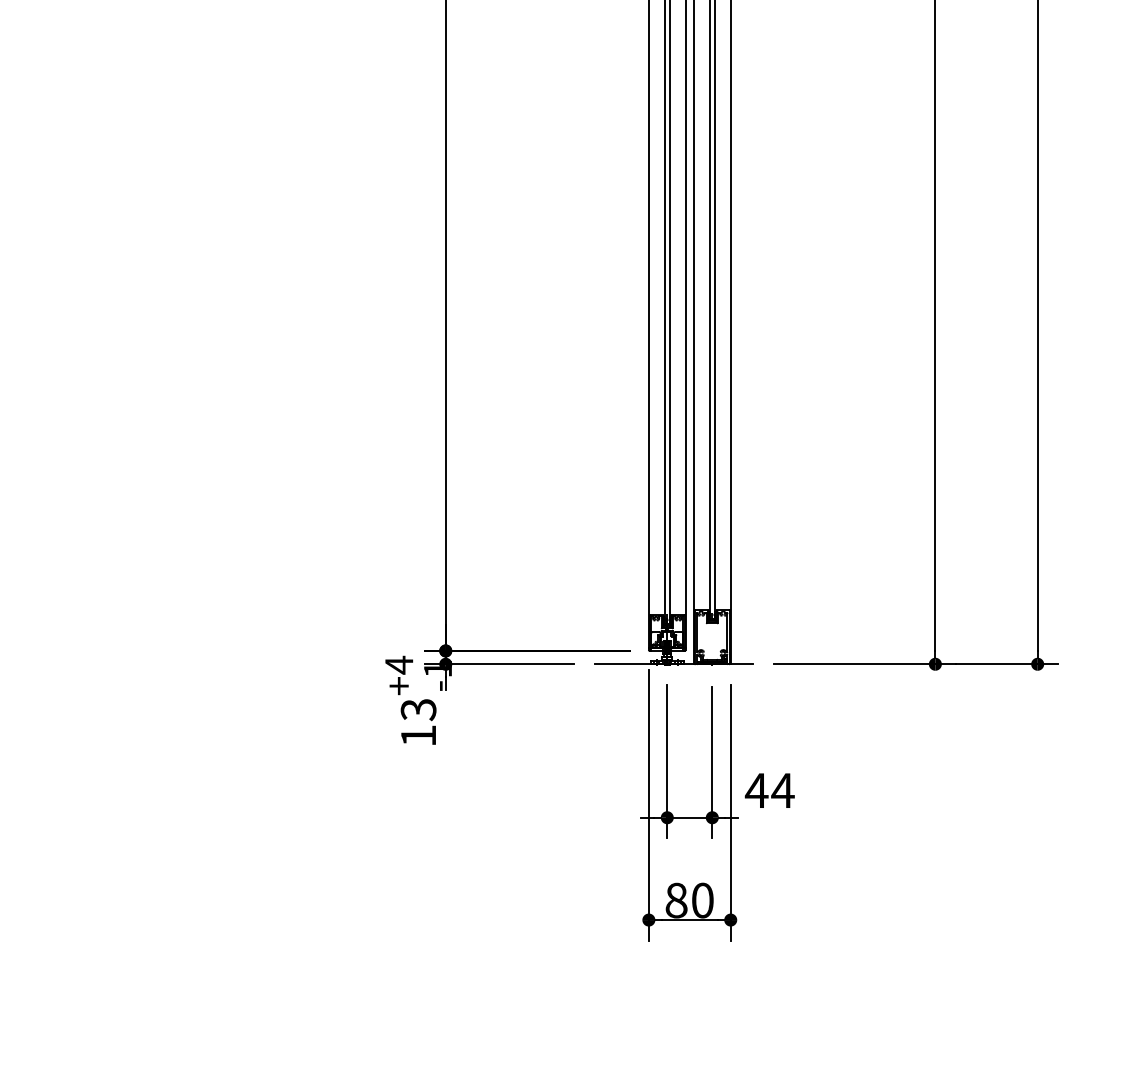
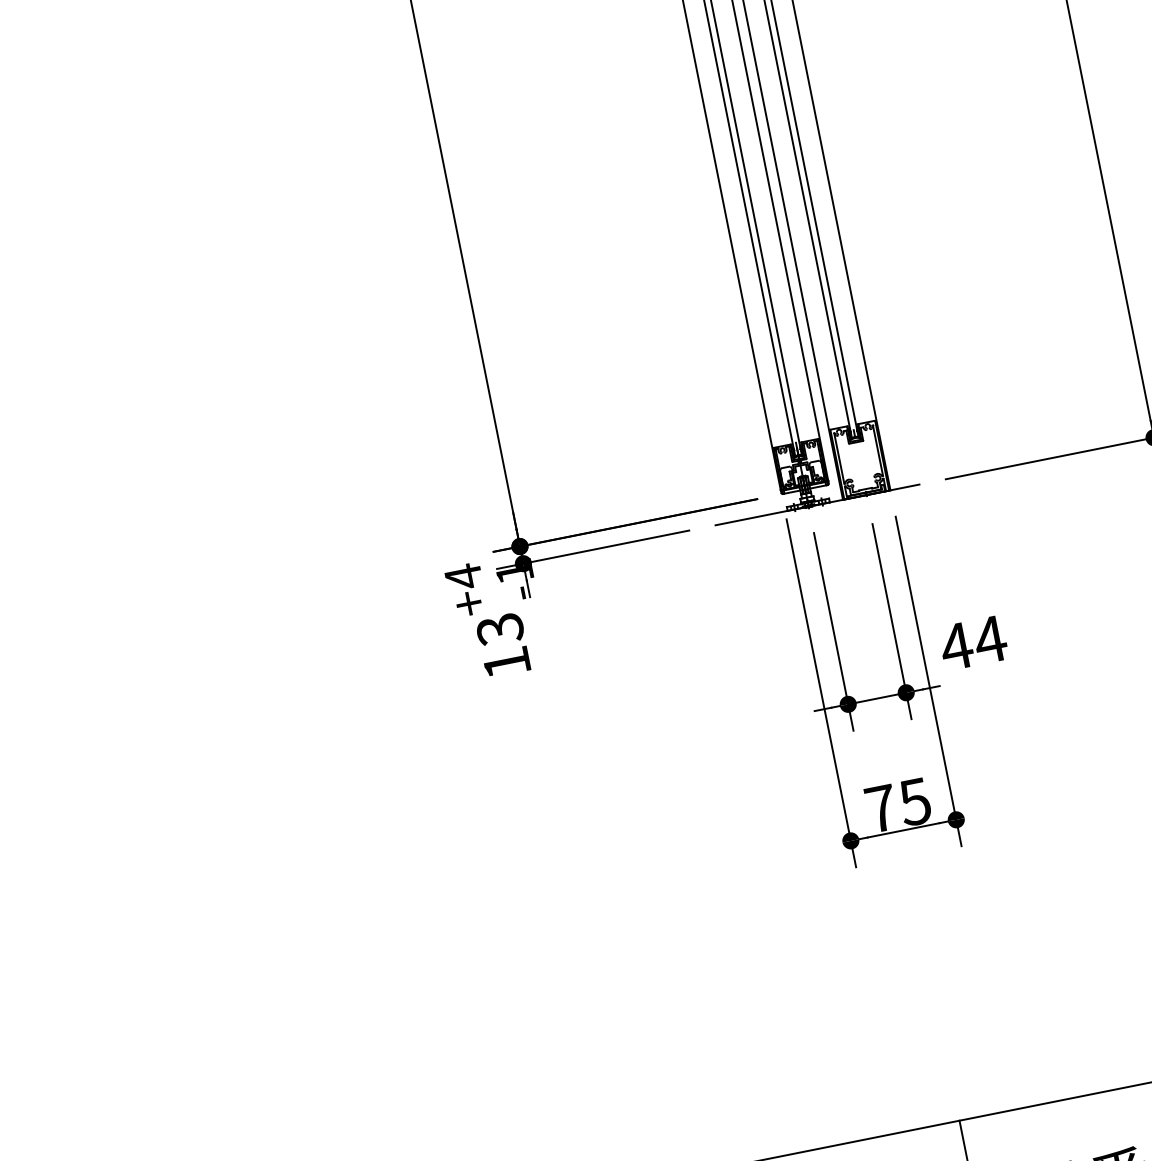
text: (689, 900) -> (898, 805), 80 -> 75

